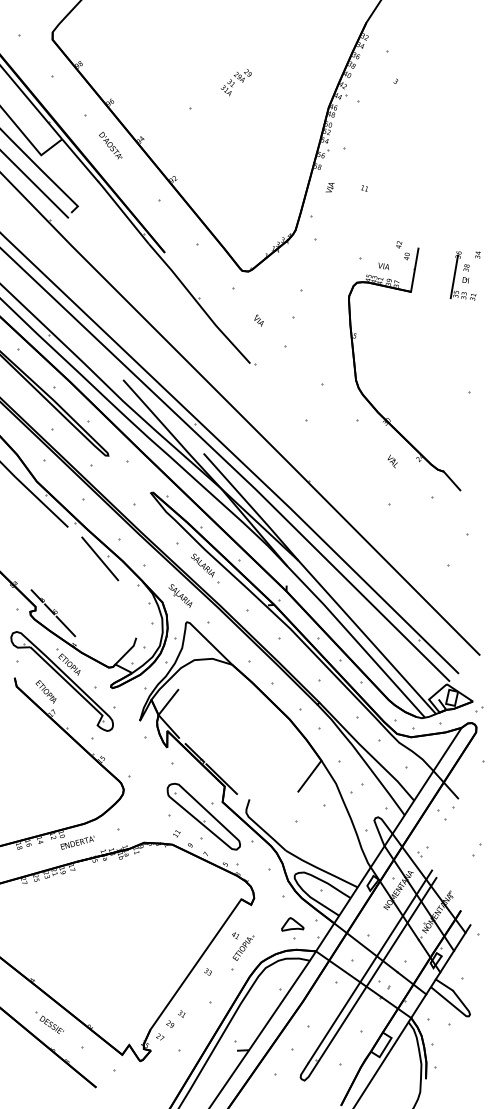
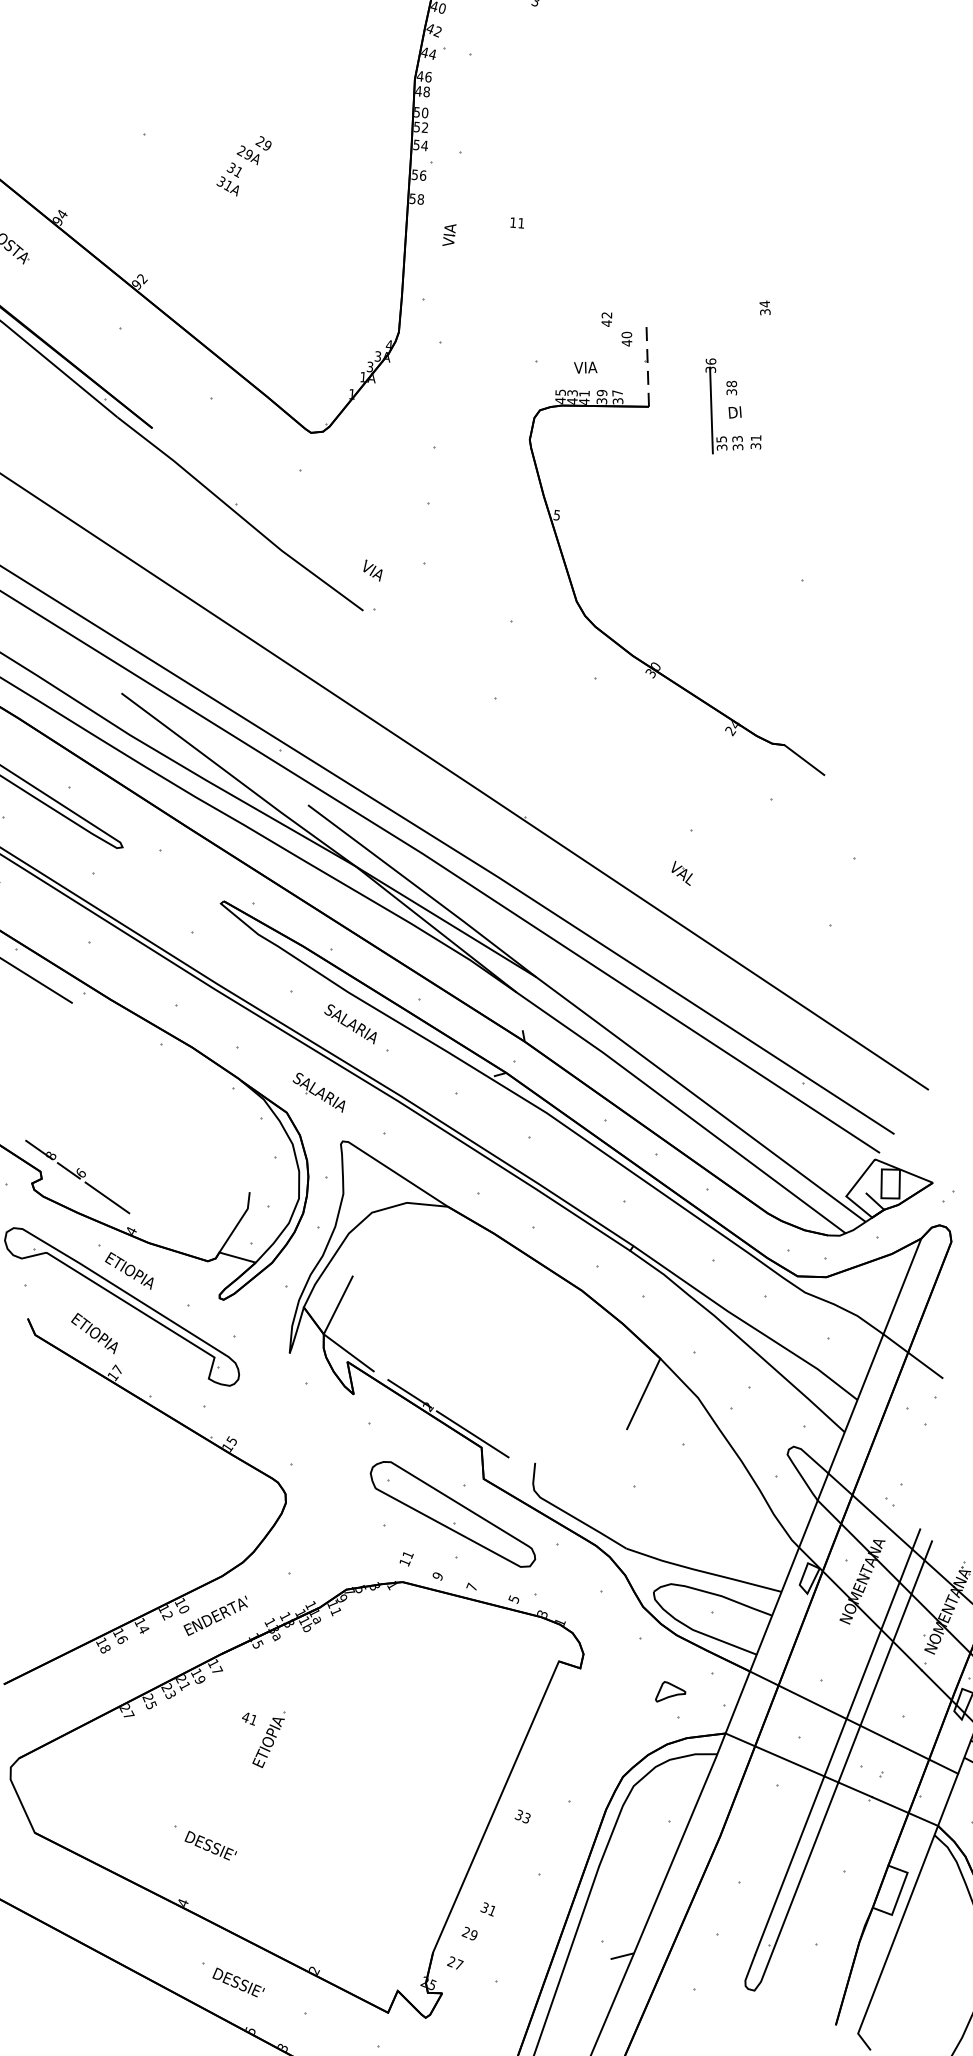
text: (235, 82) -> (242, 167), moved
line: (414, 270) -> (647, 363), solid -> dashed
part: (462, 275) -> (726, 404), moved
part: (258, 320) -> (371, 570), moved
part: (392, 461) -> (681, 873), moved
line: (100, 558) -> (148, 1051), removed
part: (292, 924) -> (668, 1690), size x0.7
part: (243, 946) -> (269, 1737), moved
part: (49, 952) -> (205, 1841), added

